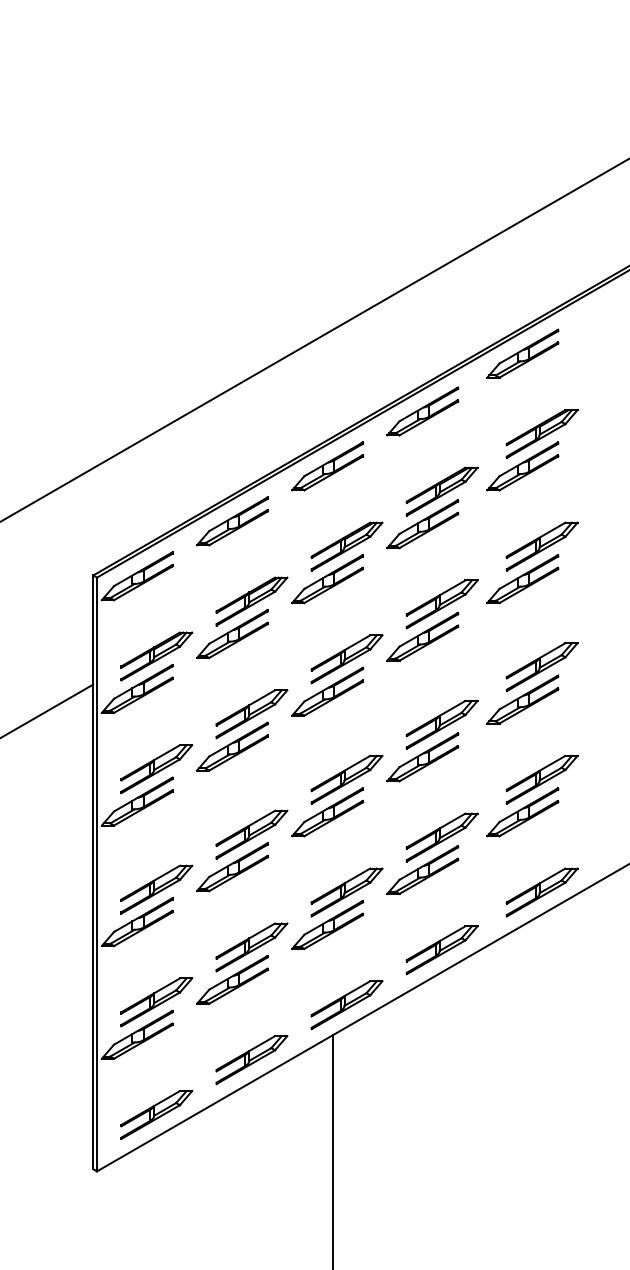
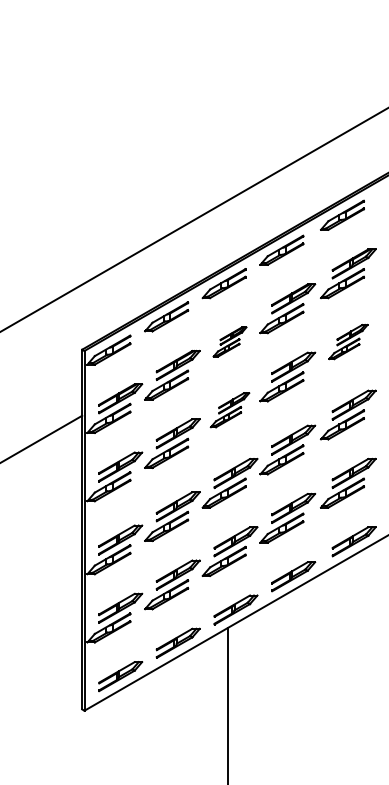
part: (336, 561) -> (229, 341), size x0.6
part: (532, 561) -> (348, 341), size x0.7
part: (336, 674) -> (229, 409), size x0.7

